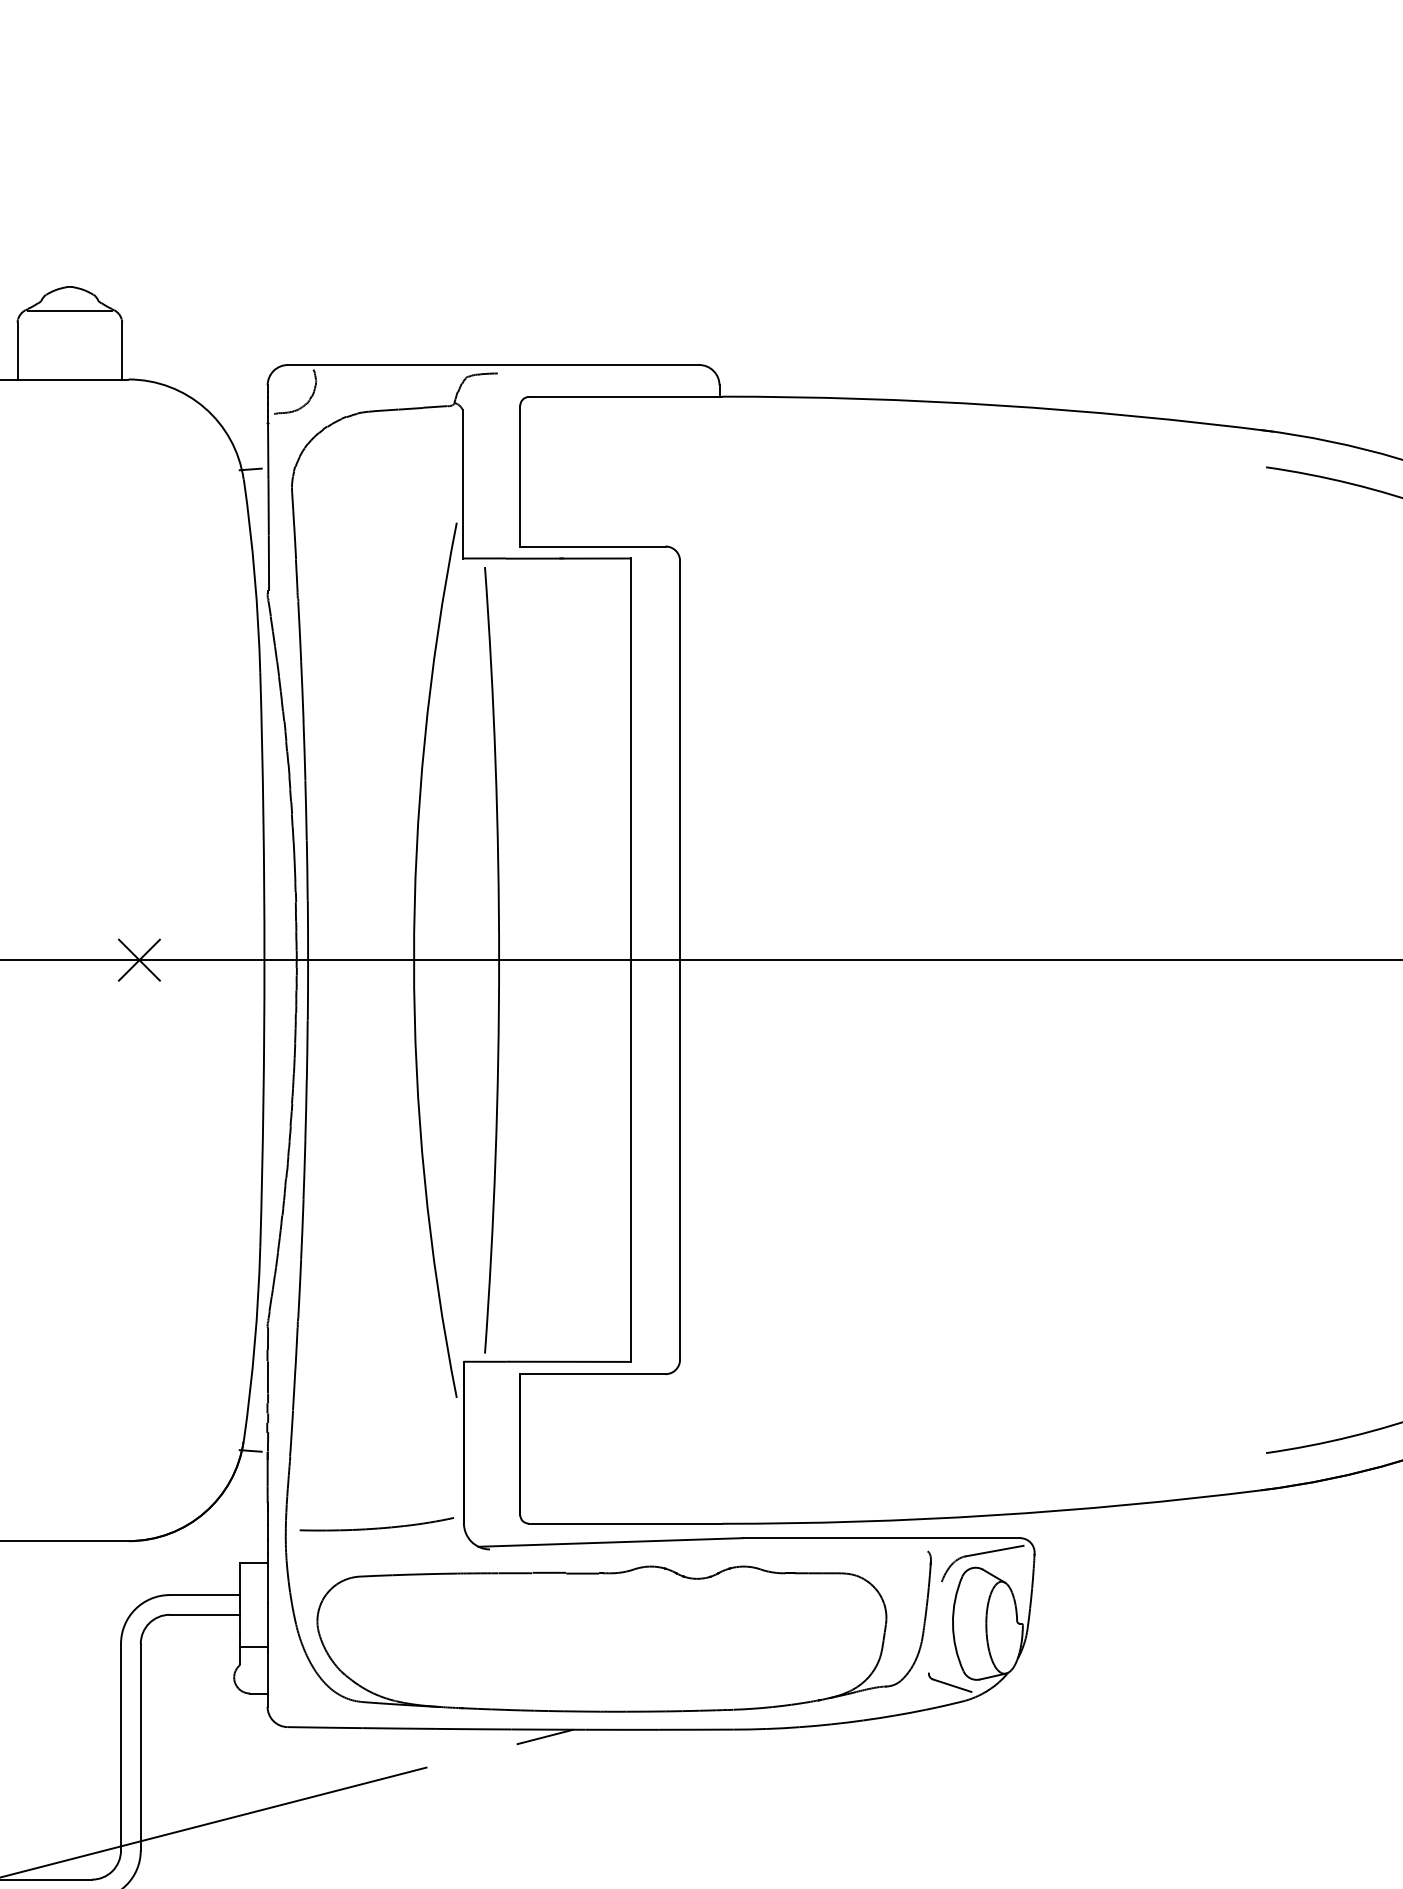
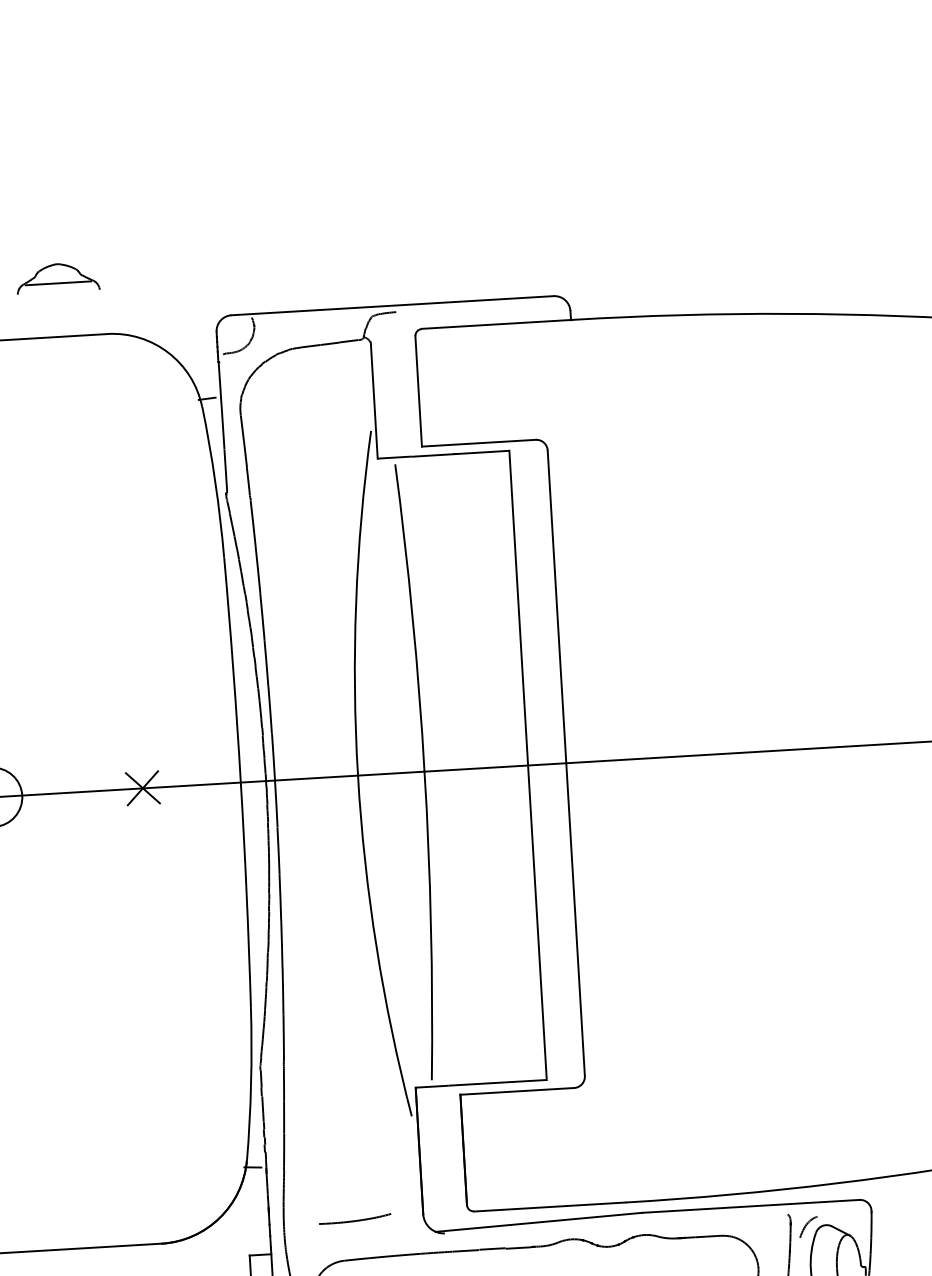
line: (17, 350) -> (19, 316), removed
line: (122, 350) -> (101, 311), removed
part: (376, 1524) -> (354, 1219), size x0.6
line: (994, 1550) -> (840, 1210), removed

